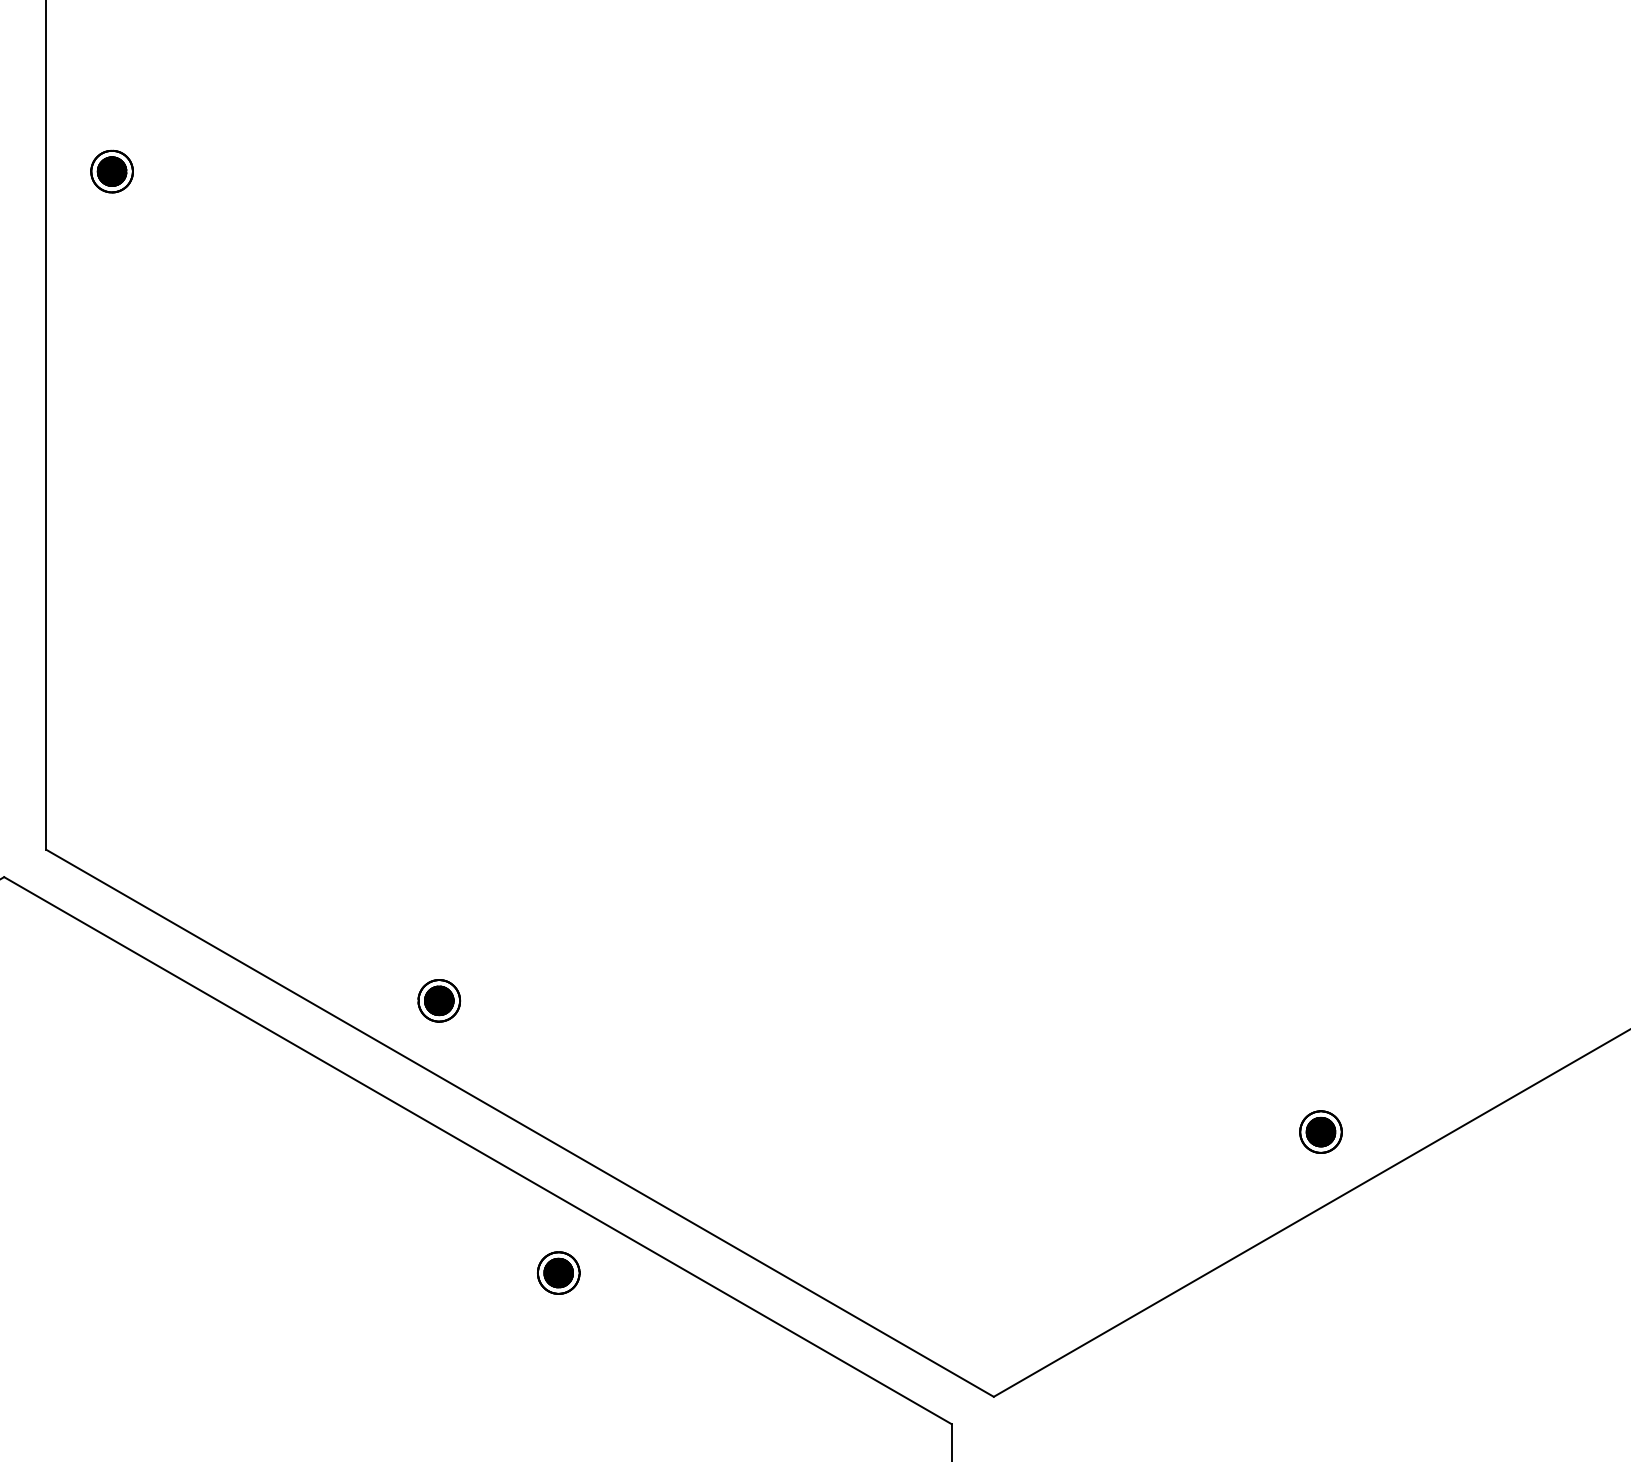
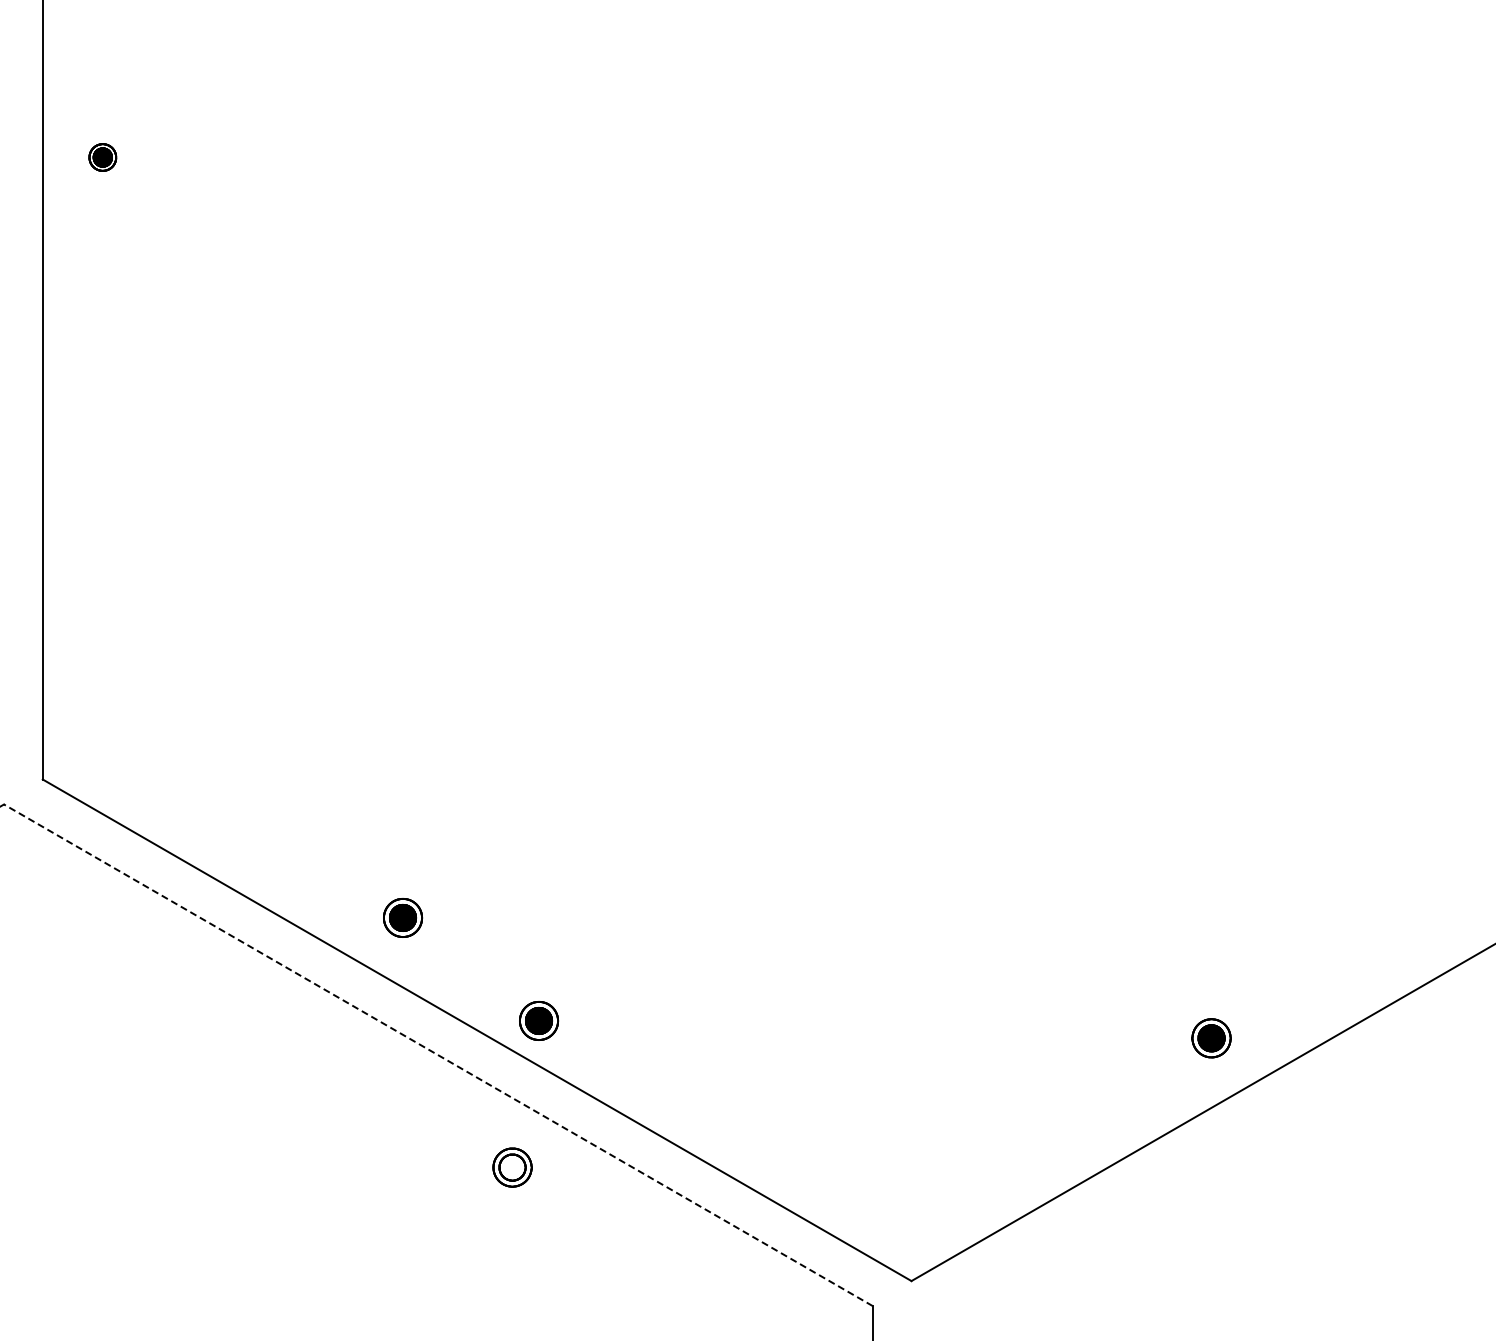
part: (111, 171) -> (102, 157), size x0.7
part: (588, 1112) -> (539, 1020), added
line: (477, 1150) -> (438, 1055), solid -> dashed
hatch: (558, 1272) -> (512, 1167), removed

